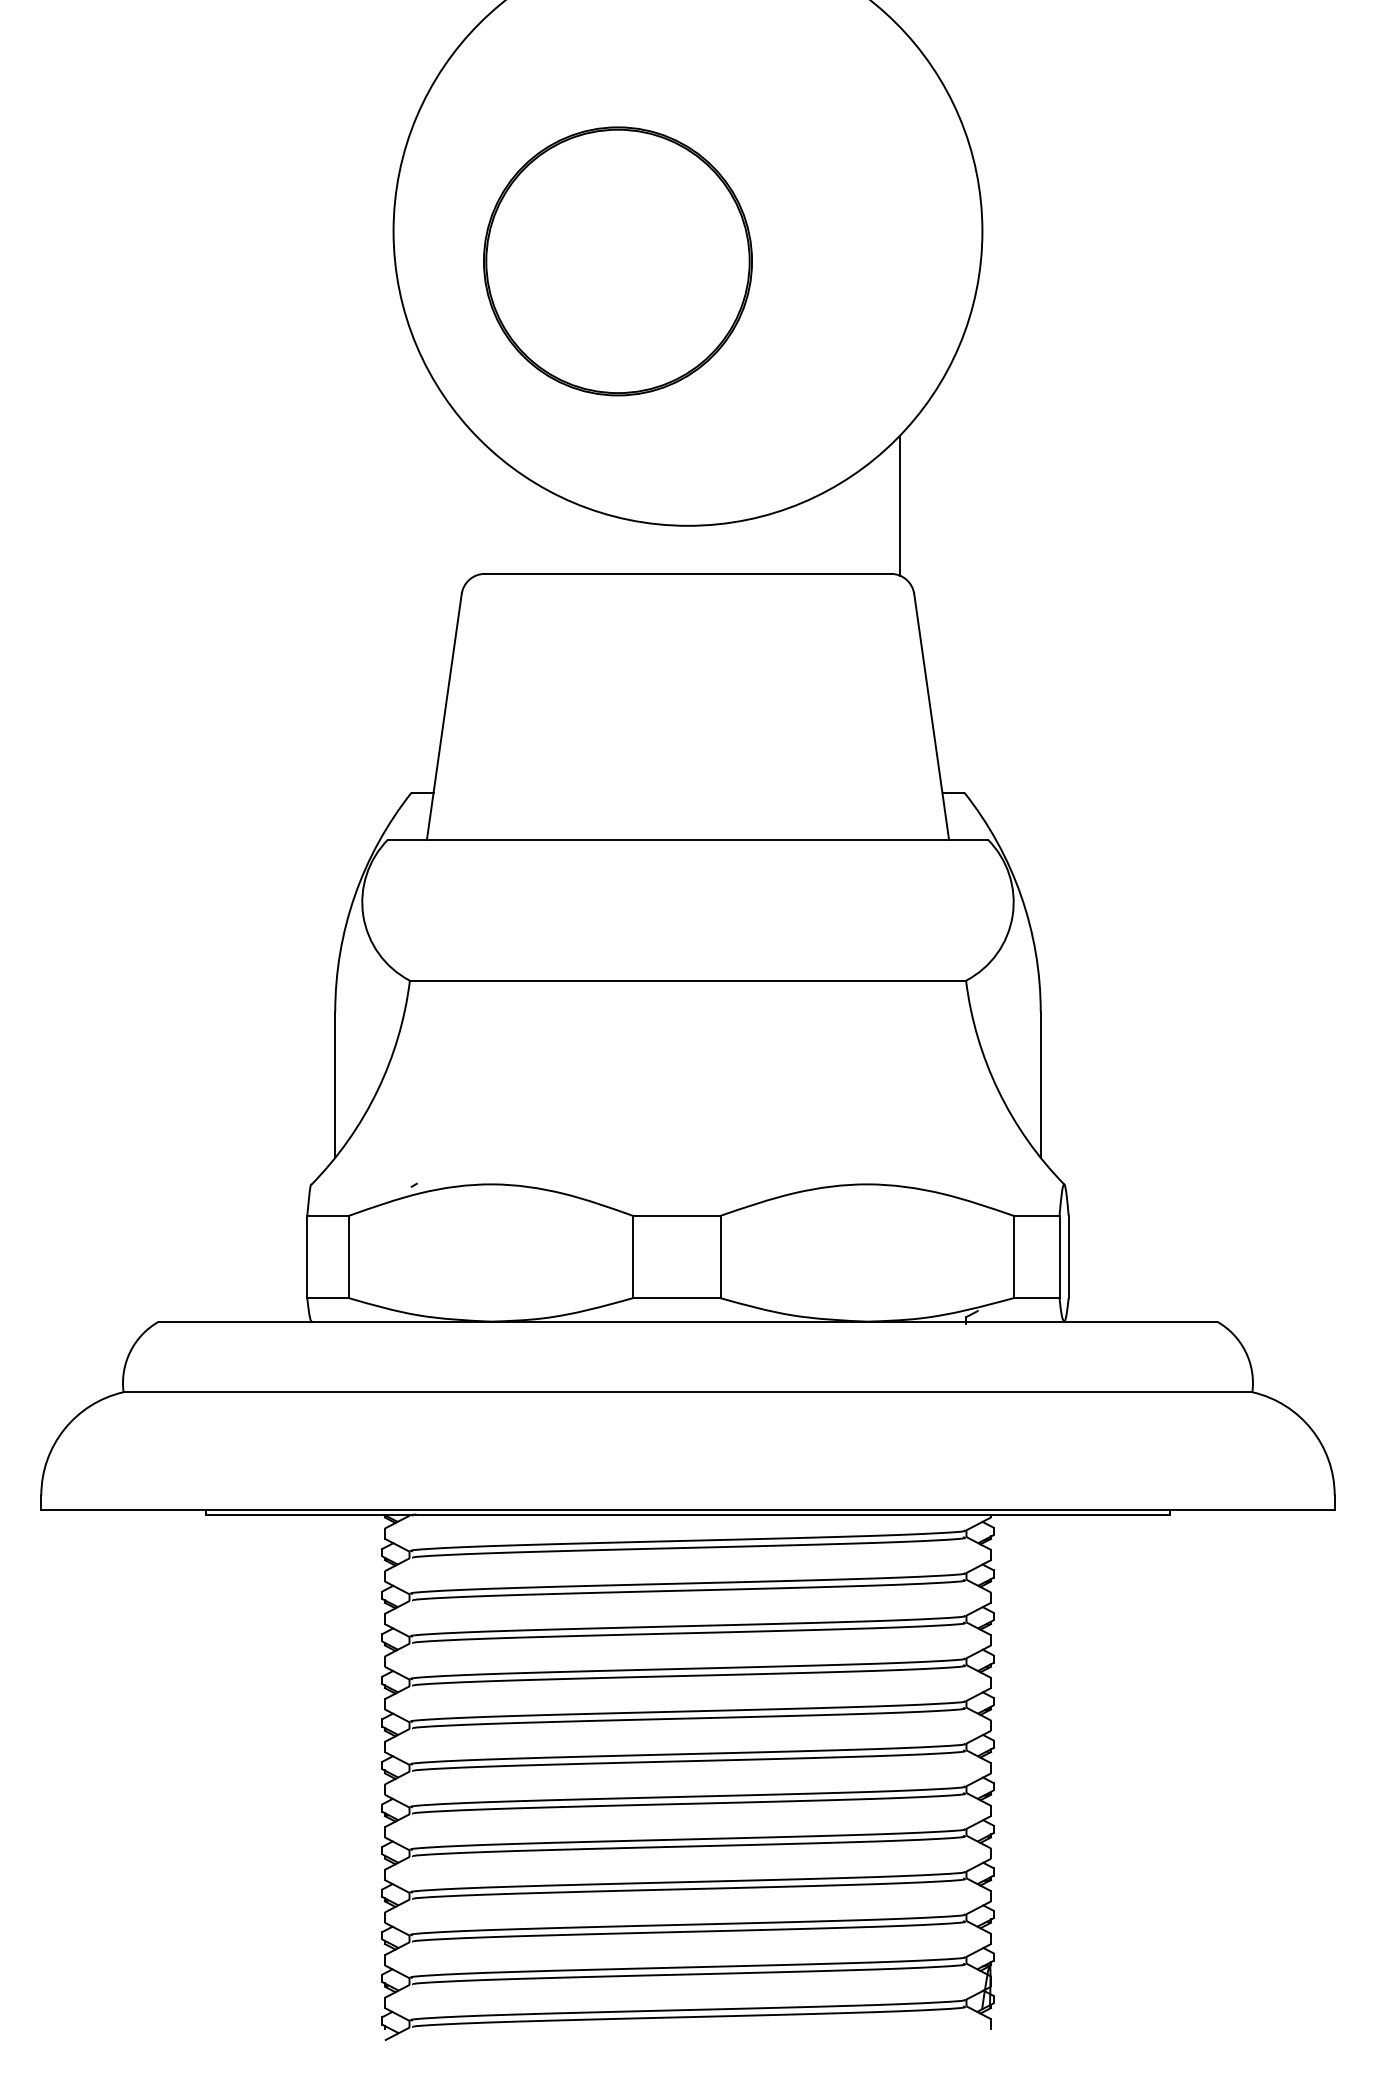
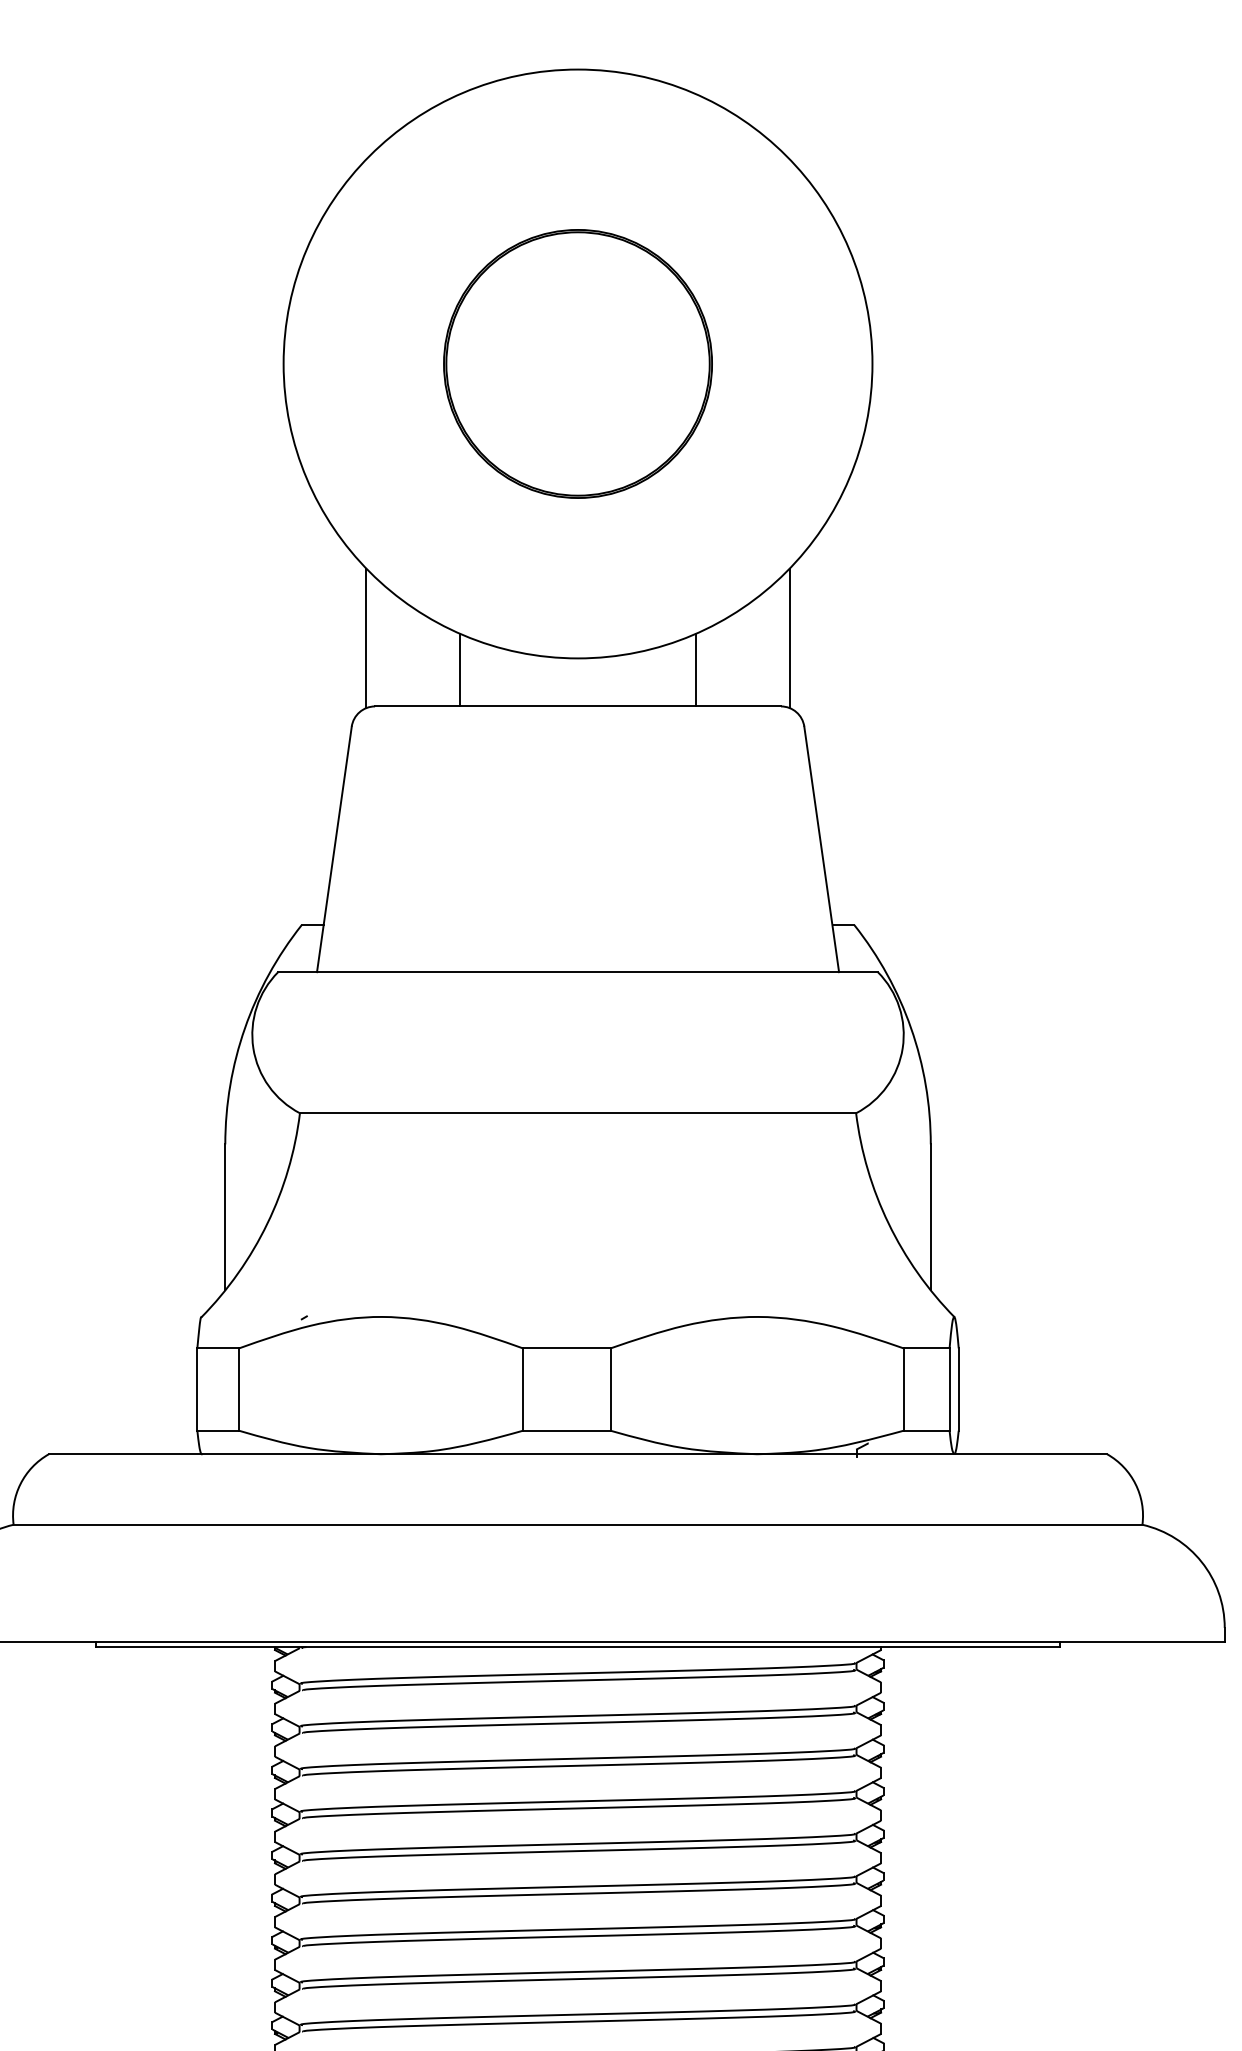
part: (617, 261) -> (577, 364), moved
line: (476, 505) -> (366, 638), added
line: (570, 537) -> (460, 670), added
line: (805, 537) -> (695, 670), added

